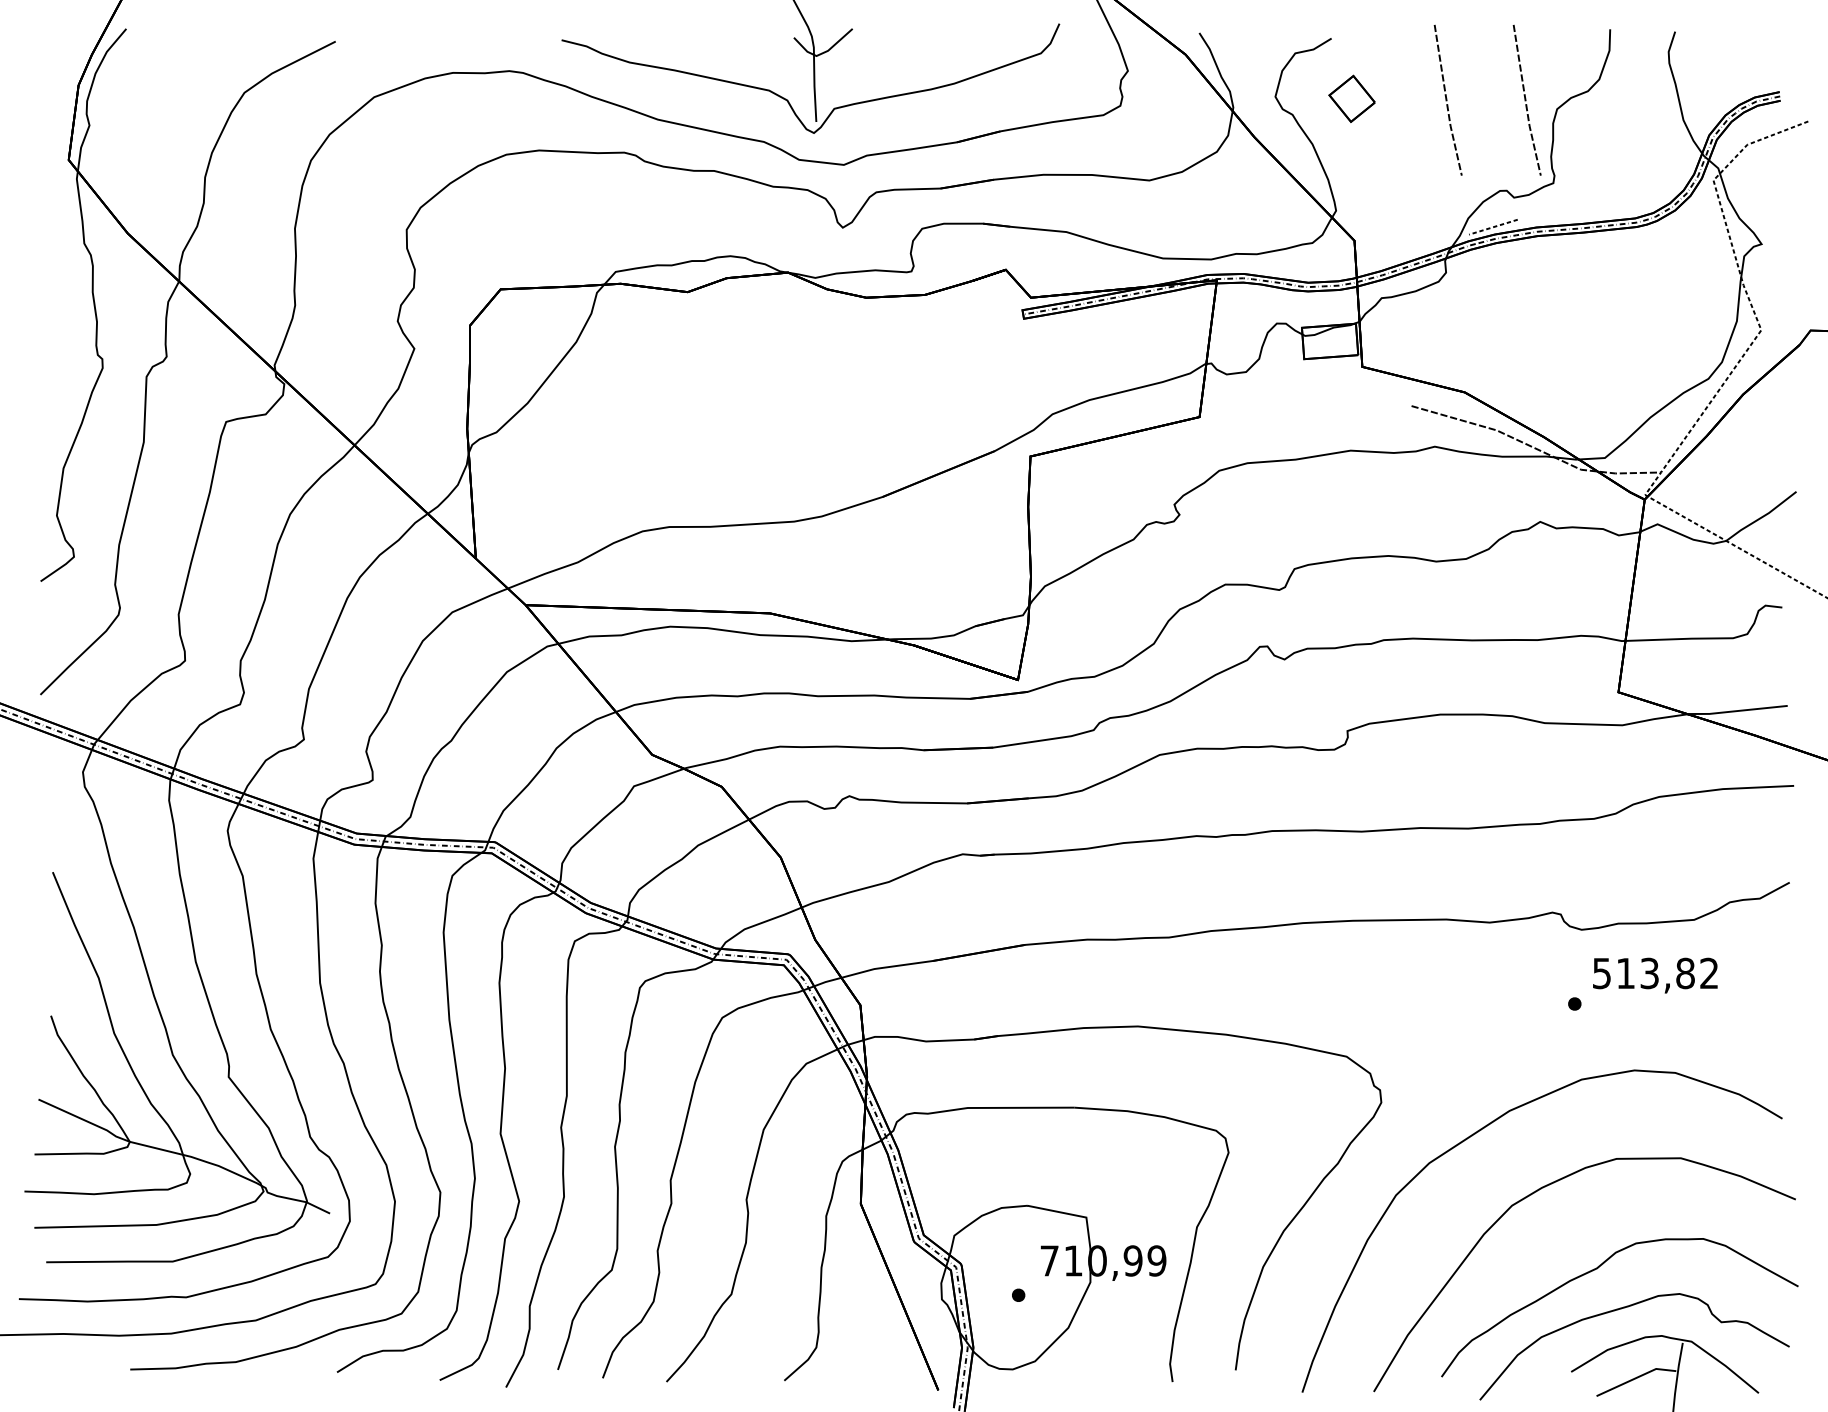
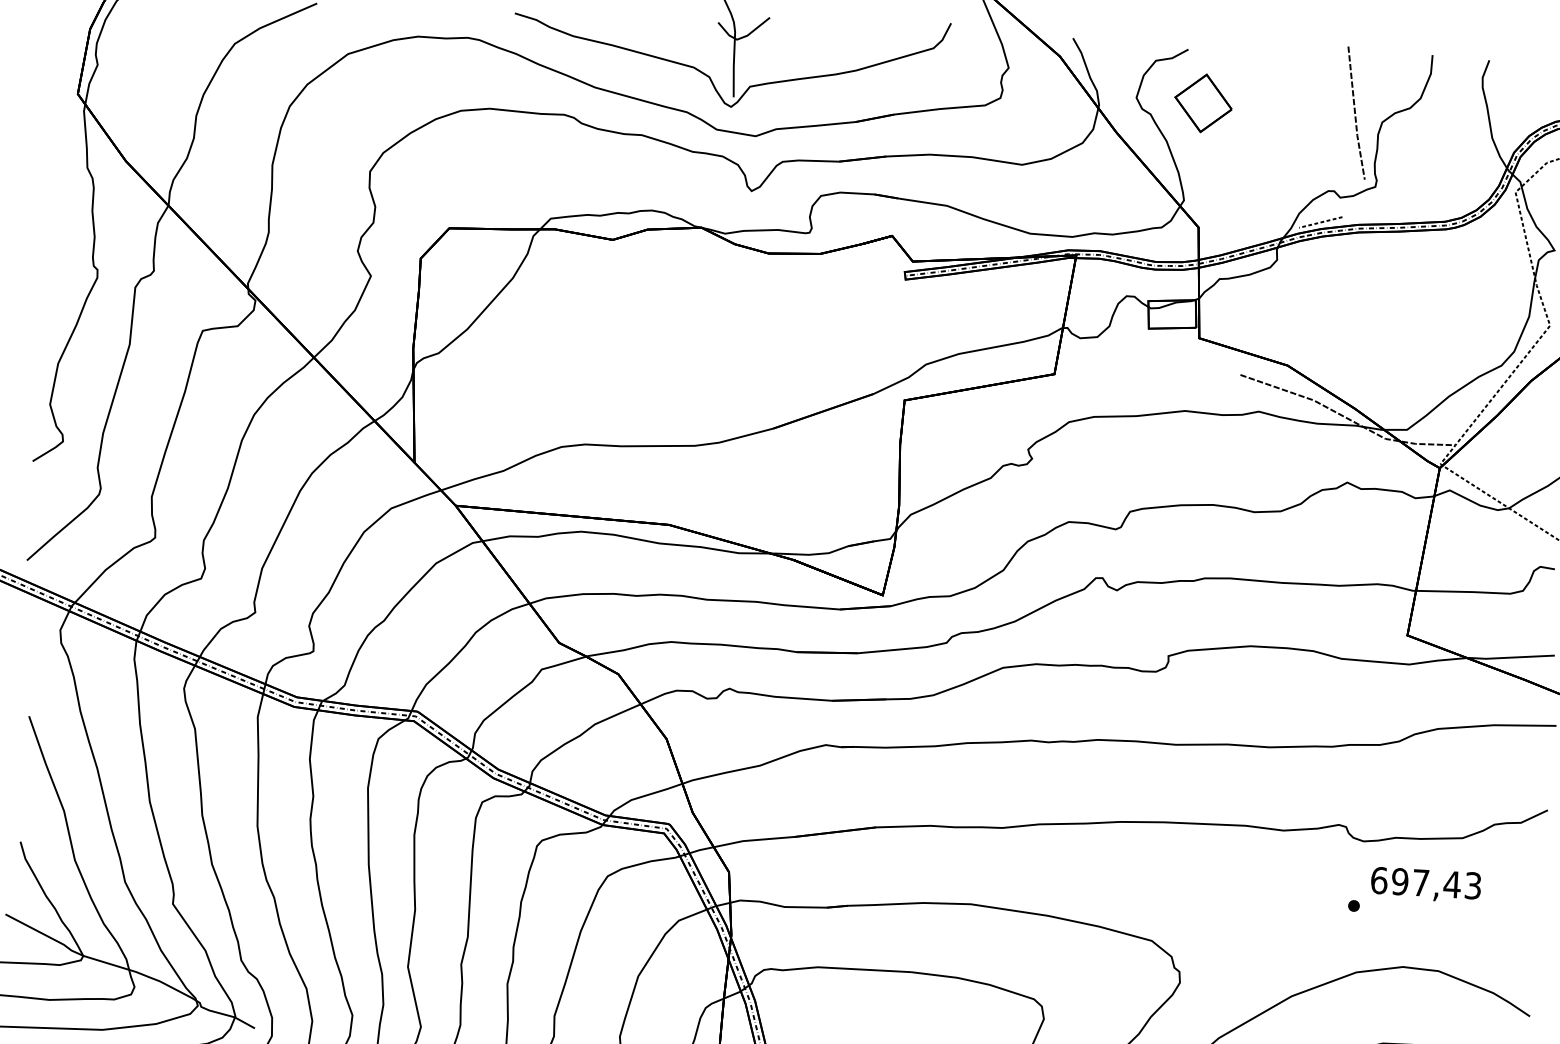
part: (1351, 98) -> (1202, 102), size x1.43
line: (1447, 99) -> (1286, 108), removed
text: (1655, 973) -> (1426, 883), 513,82 -> 697,43

